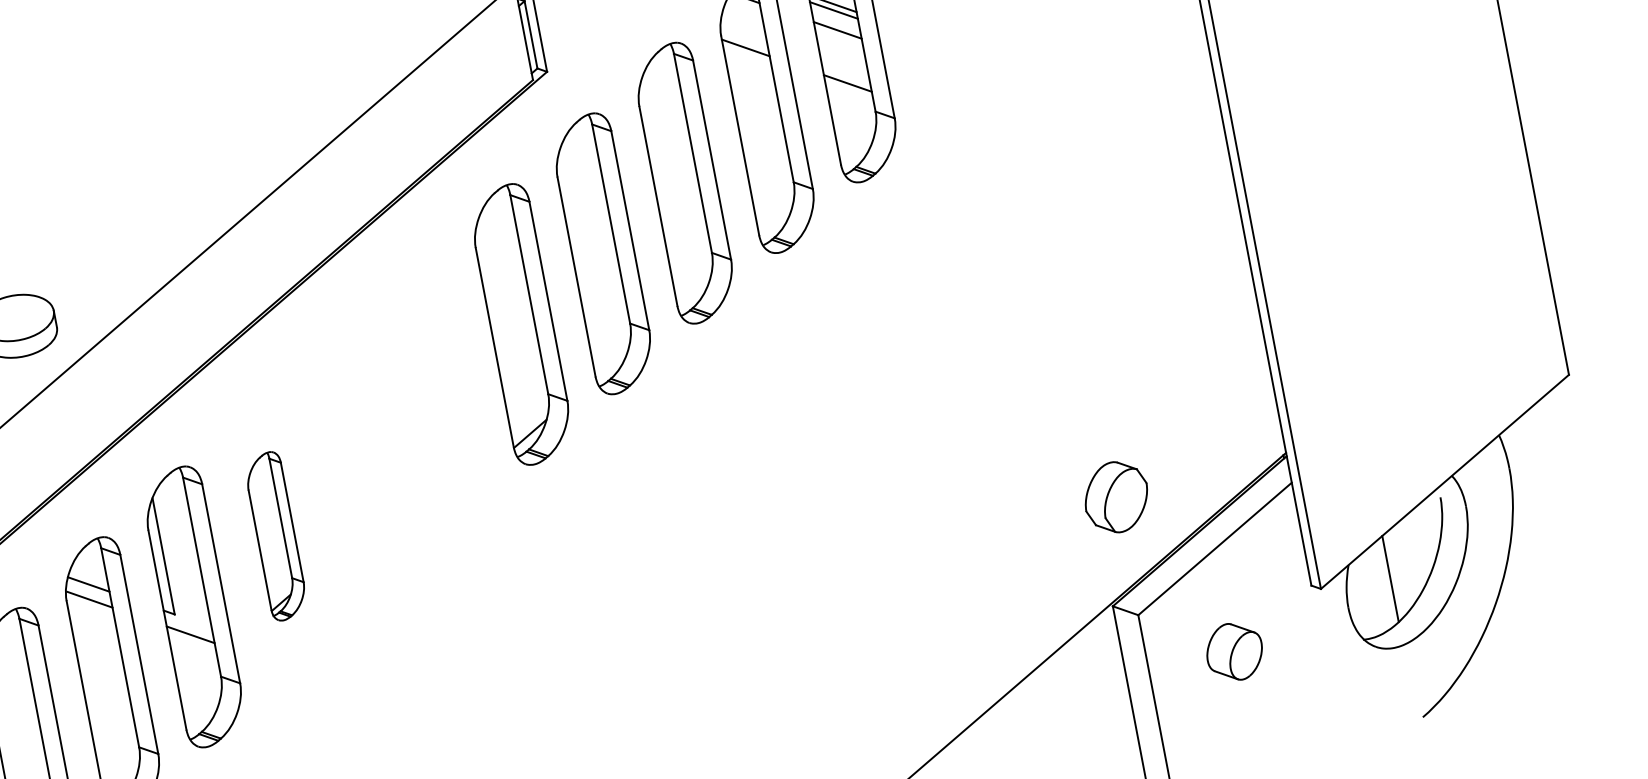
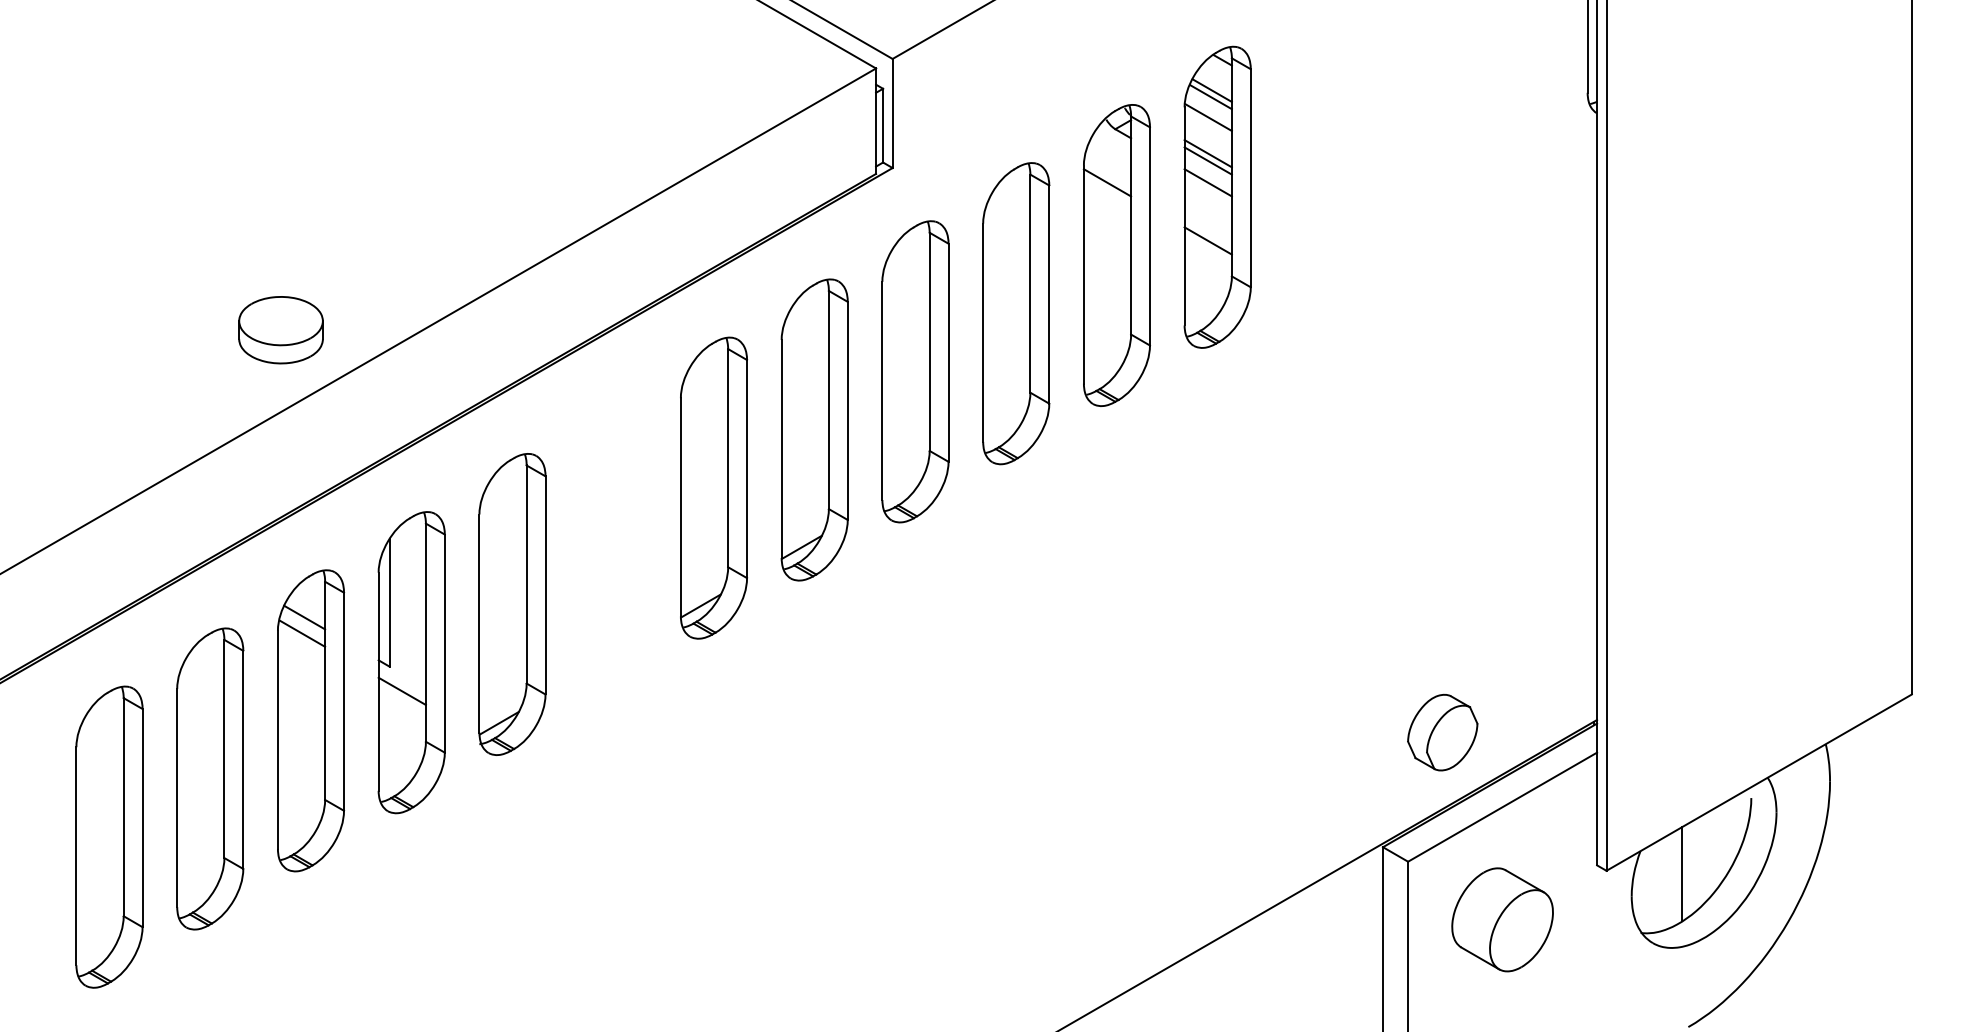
part: (440, 394) -> (714, 487), added
part: (1116, 497) -> (1442, 732), moved
part: (276, 536) -> (512, 604), size x1.67
part: (1234, 651) -> (1502, 919), size x1.67

